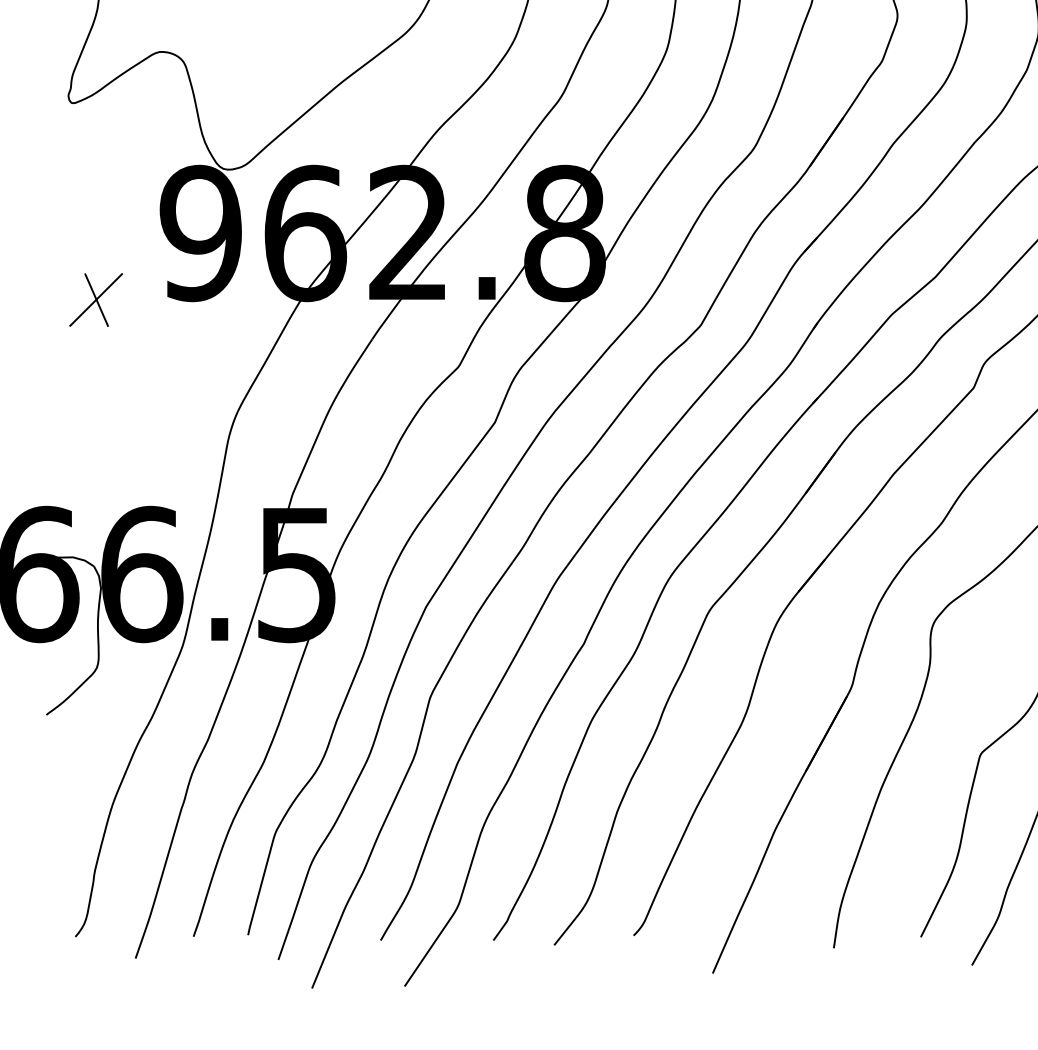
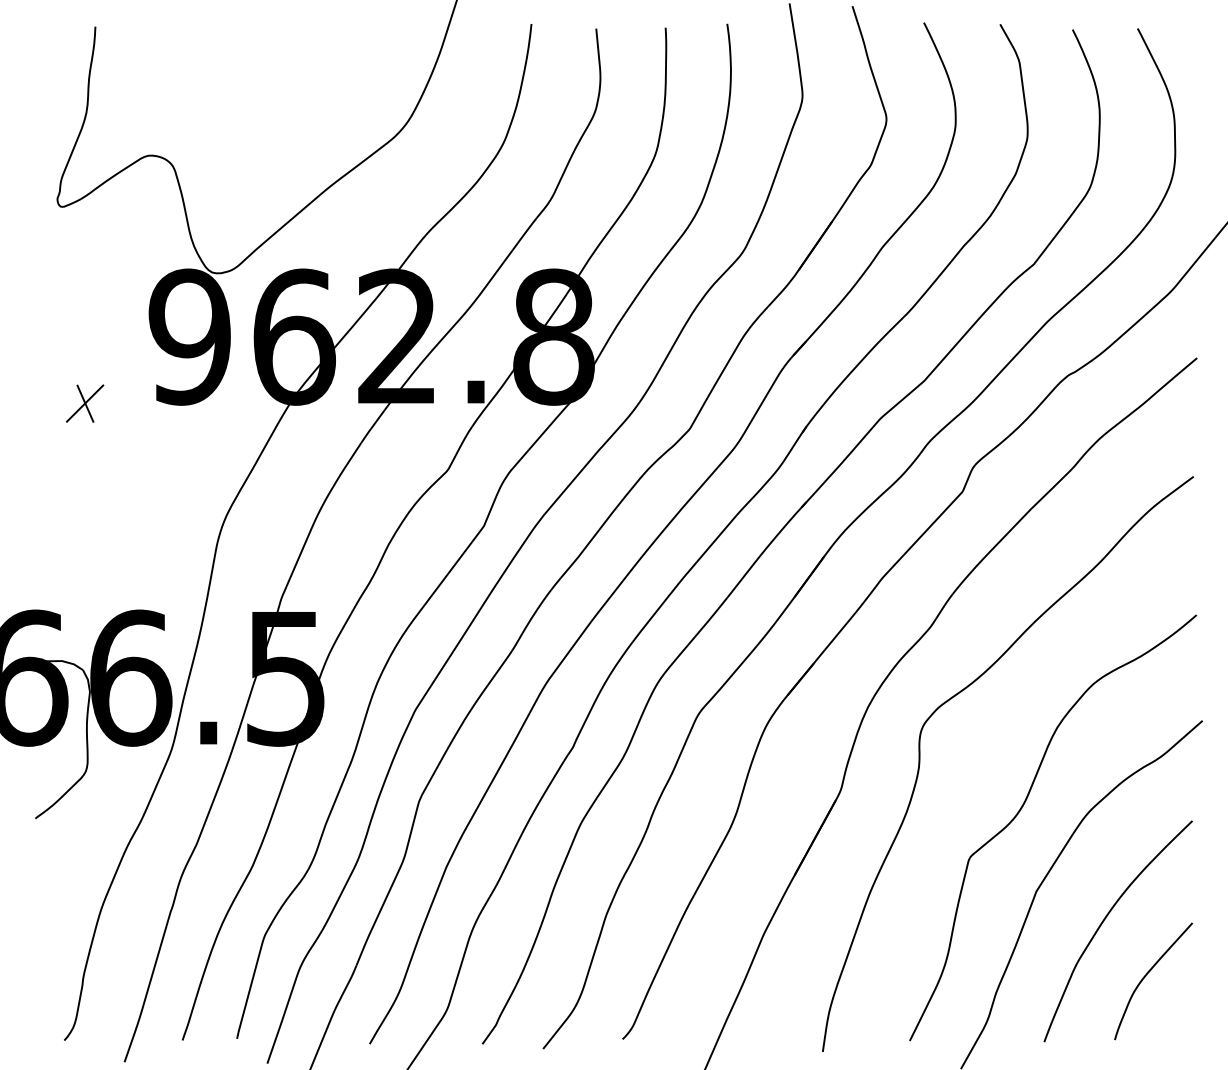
part: (95, 299) -> (84, 403), size x0.7

